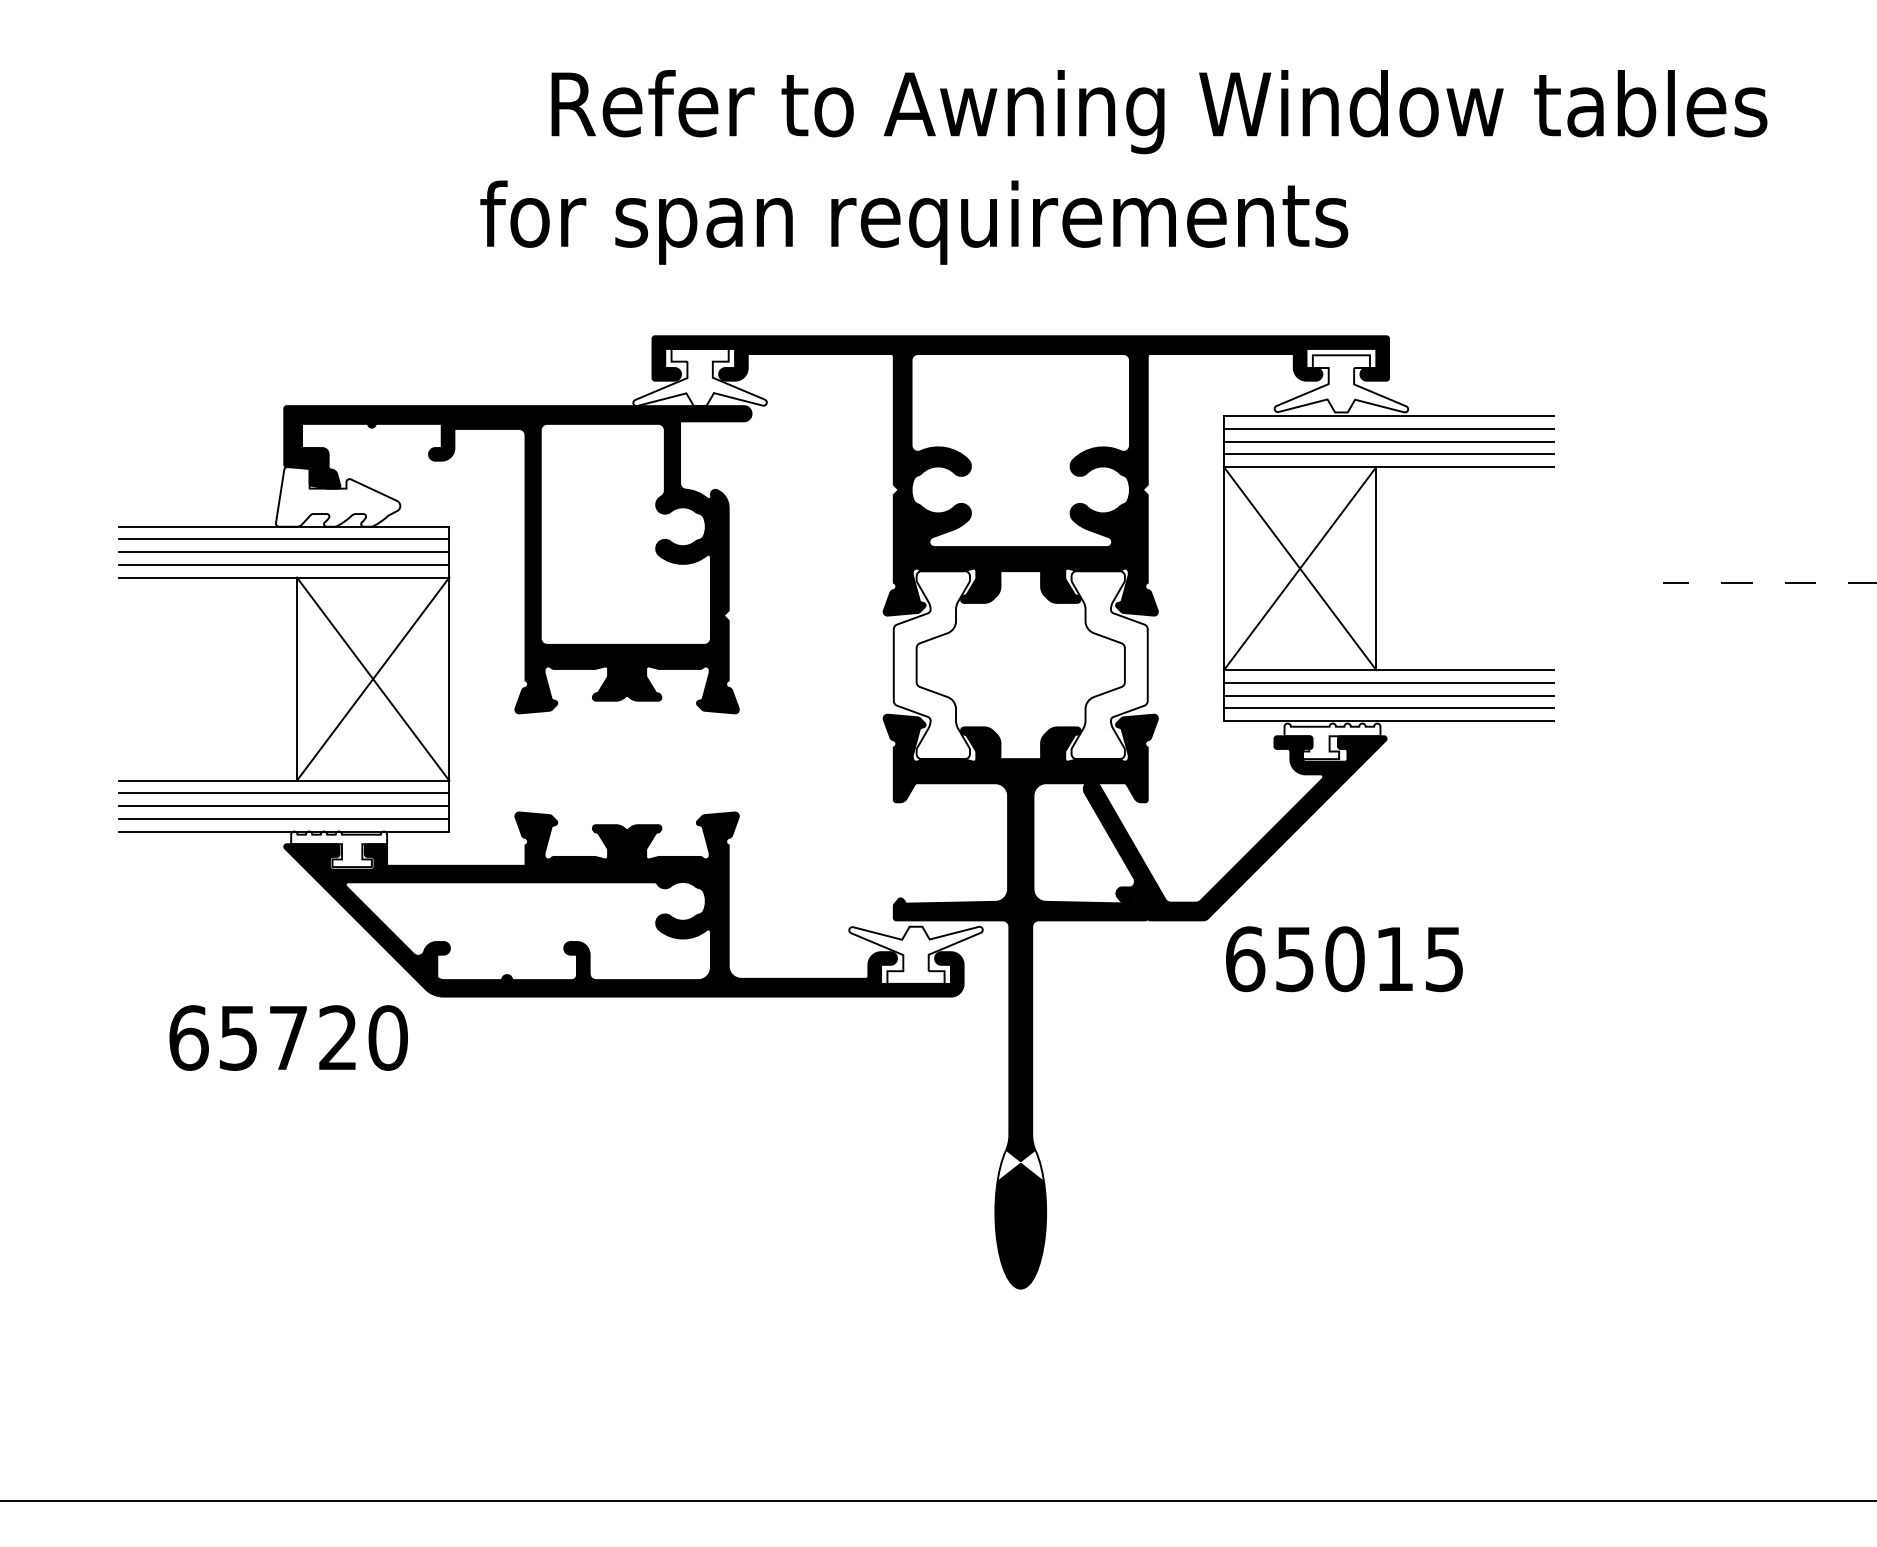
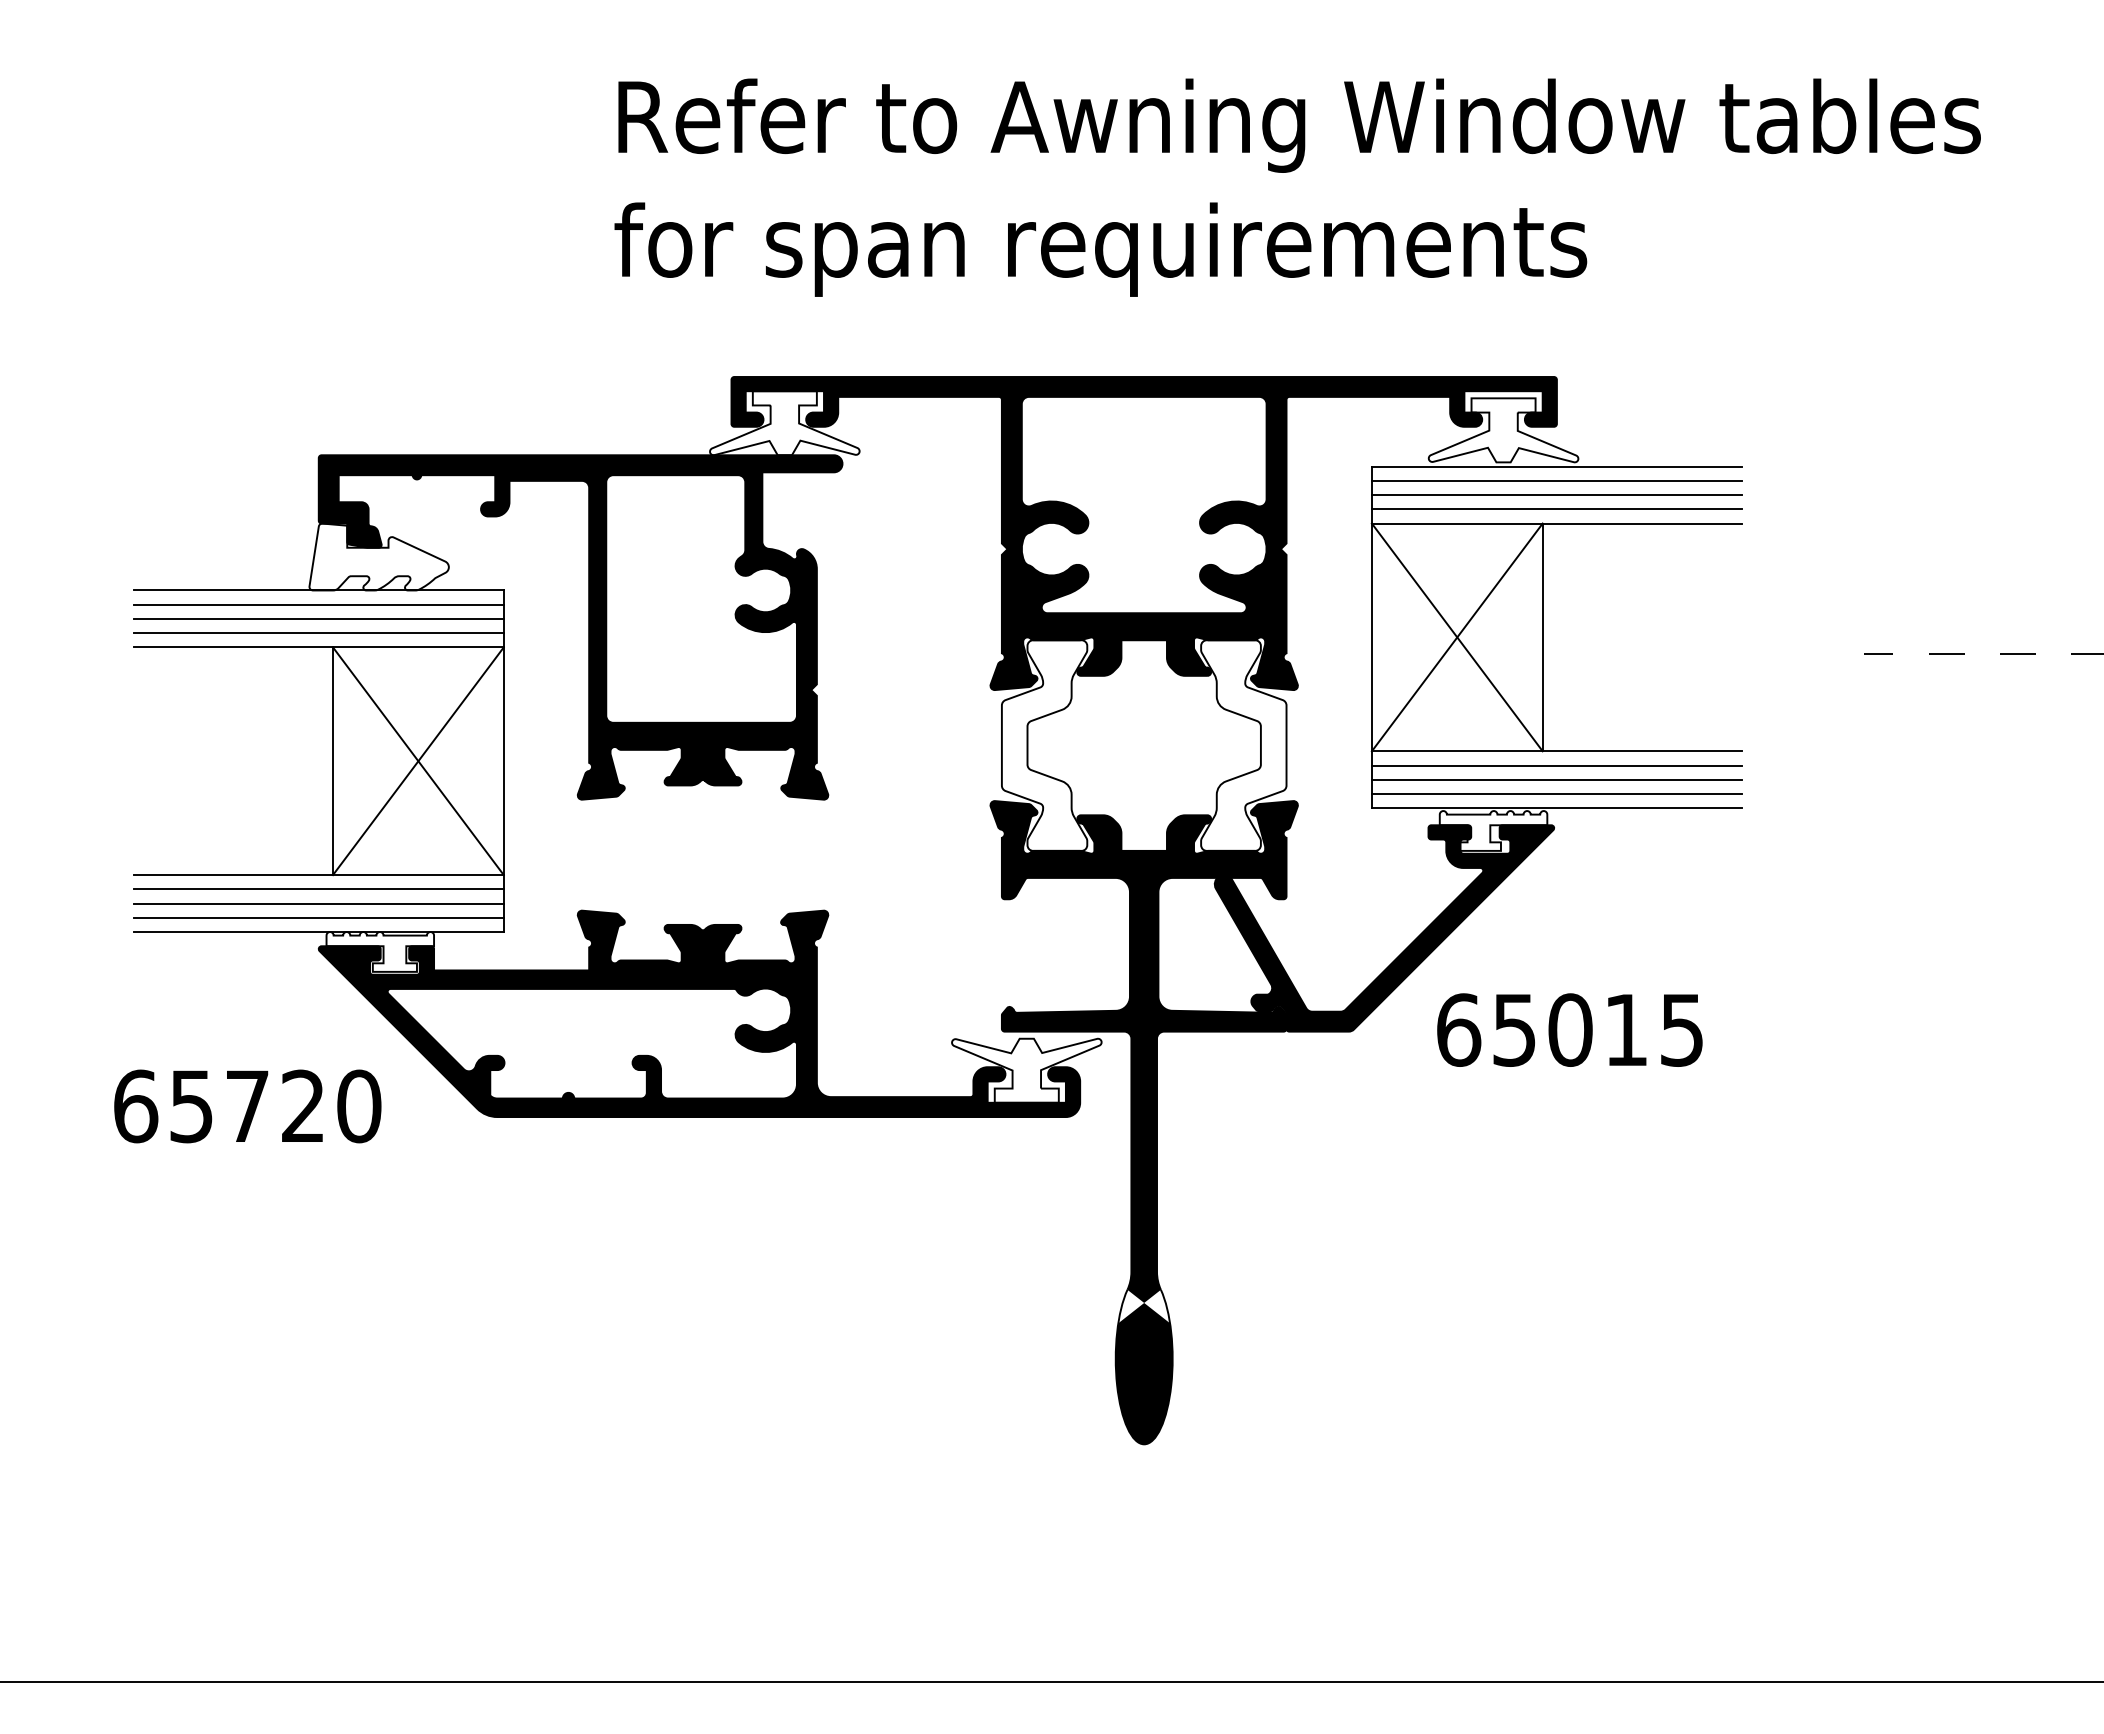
text: (913, 222) -> (1100, 249), moved
text: (1344, 958) -> (1569, 1029), moved
text: (288, 1038) -> (247, 1106), moved

